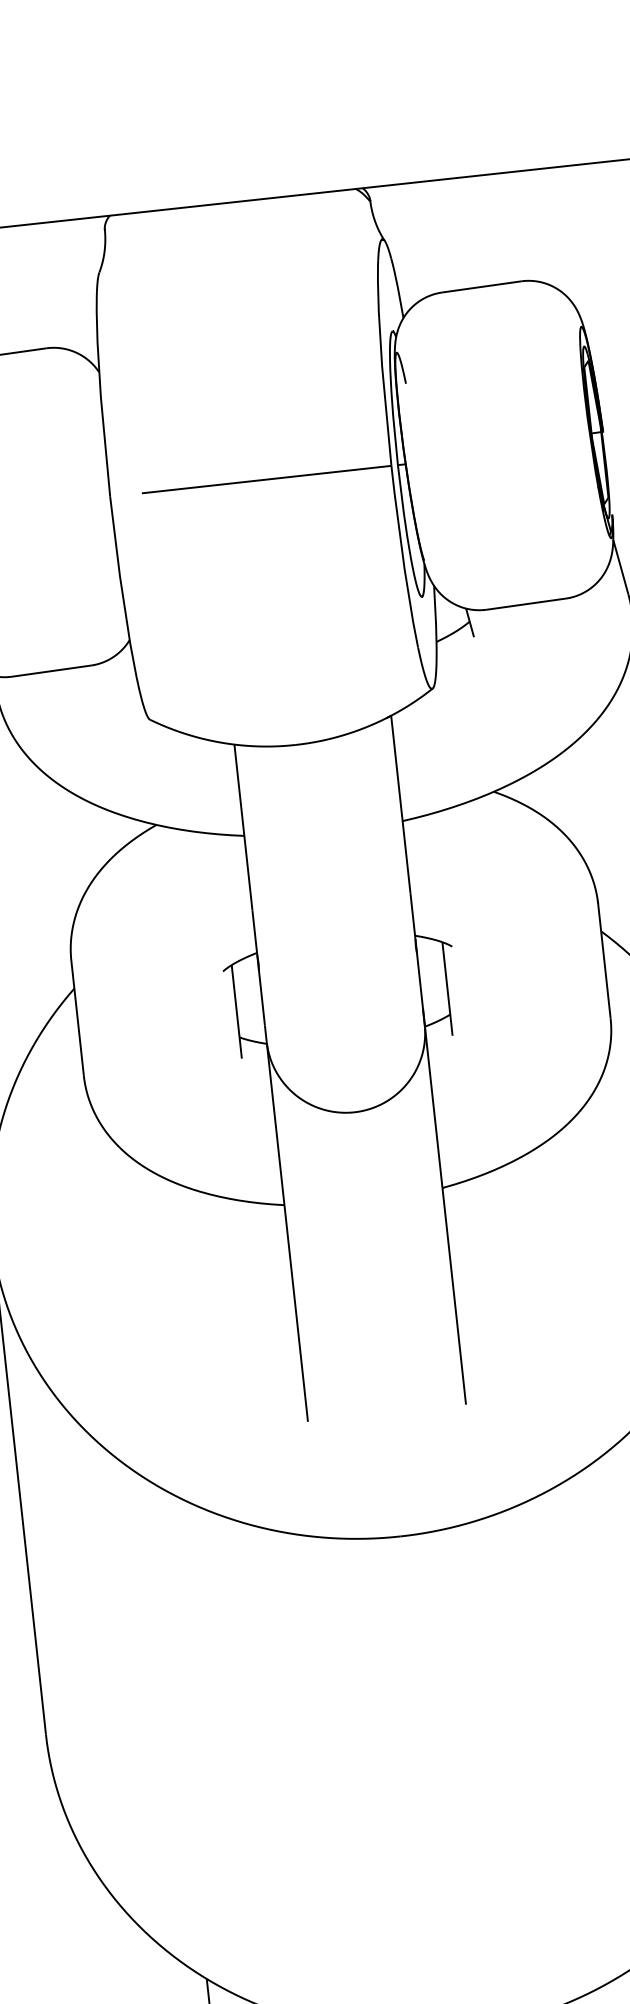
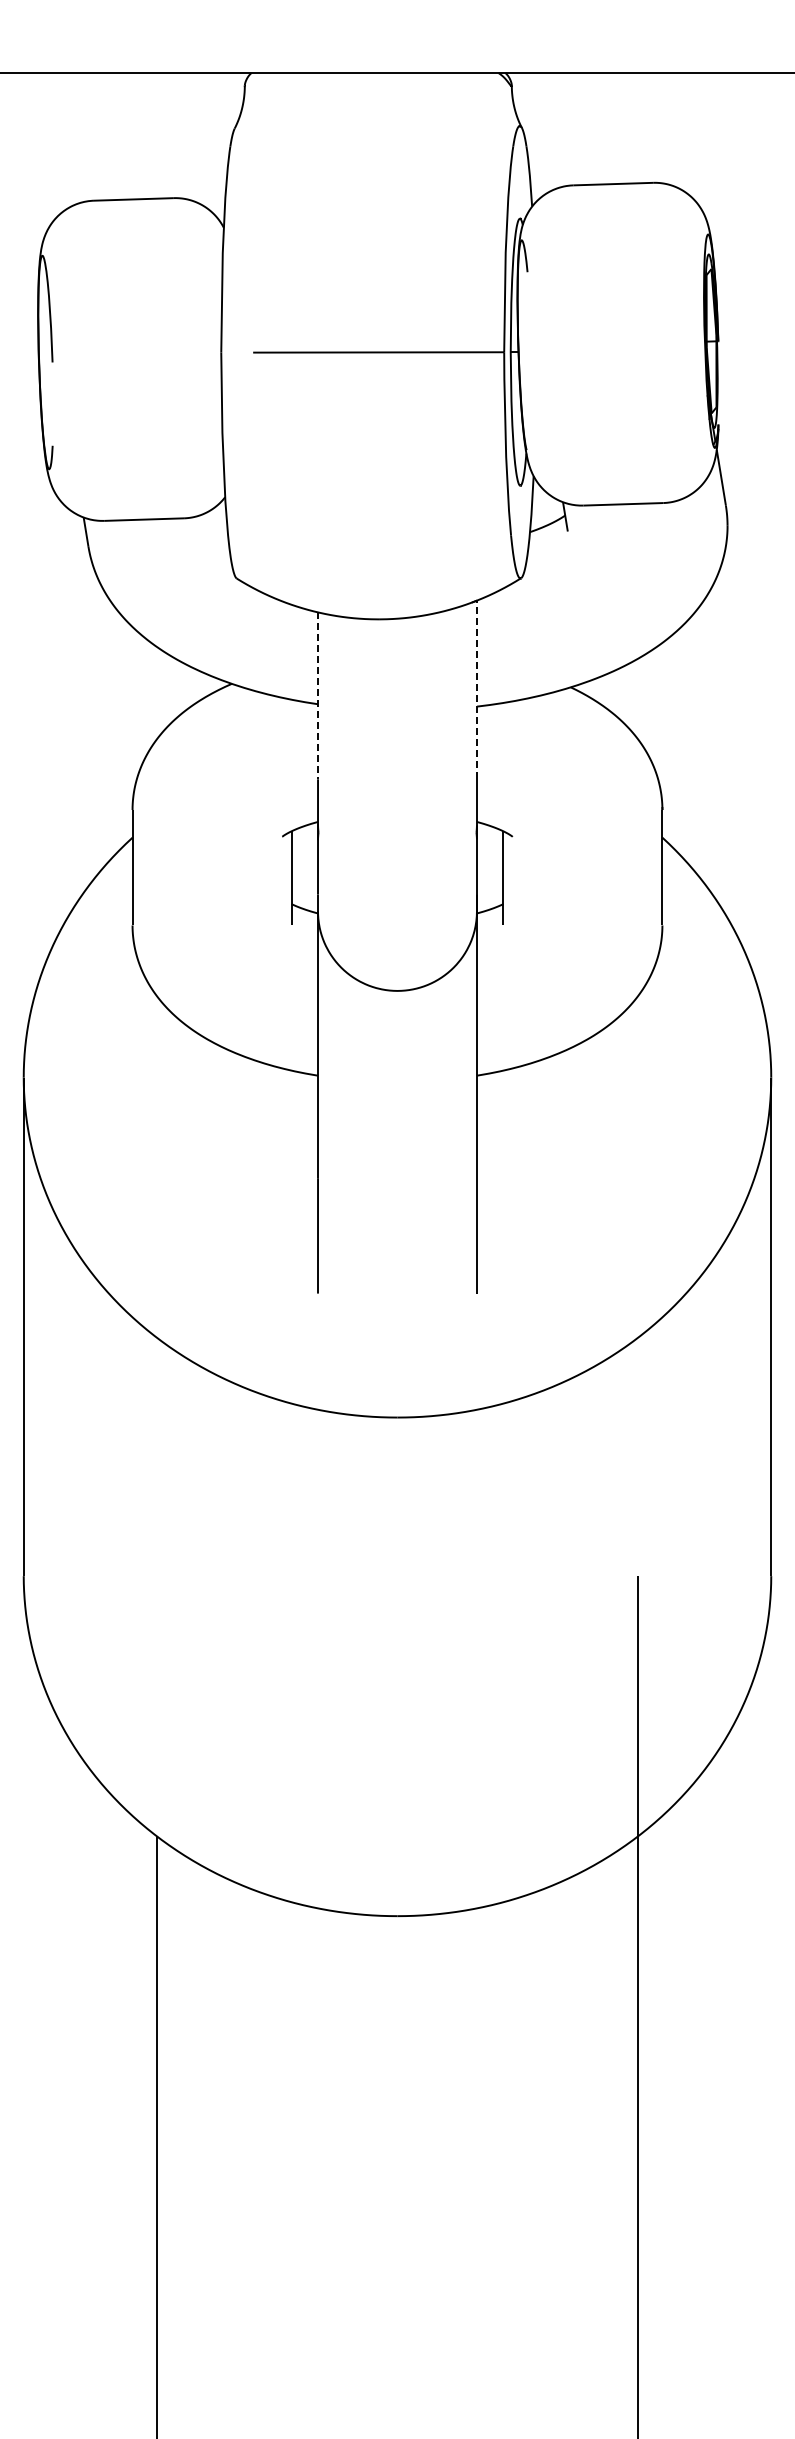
line: (400, 804) -> (476, 689), solid -> dashed
line: (243, 828) -> (318, 696), solid -> dashed

